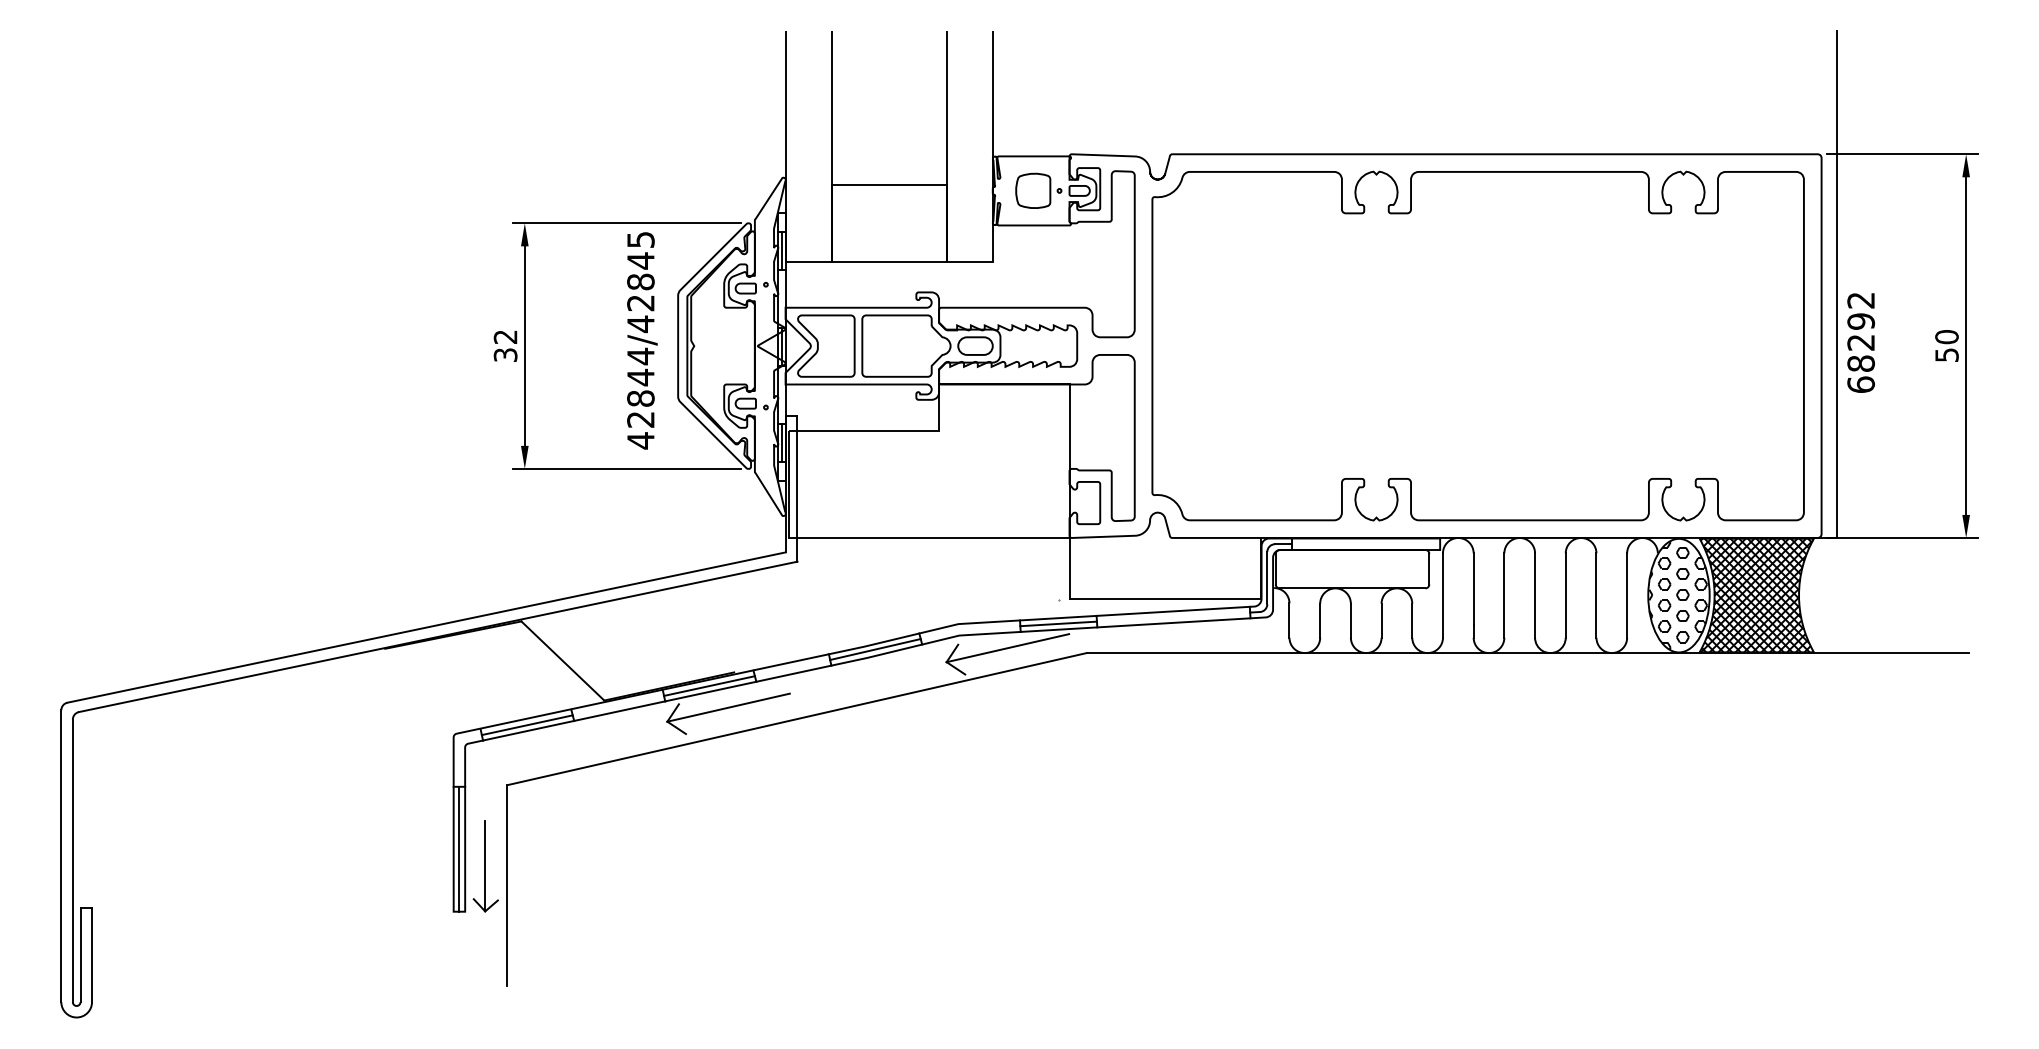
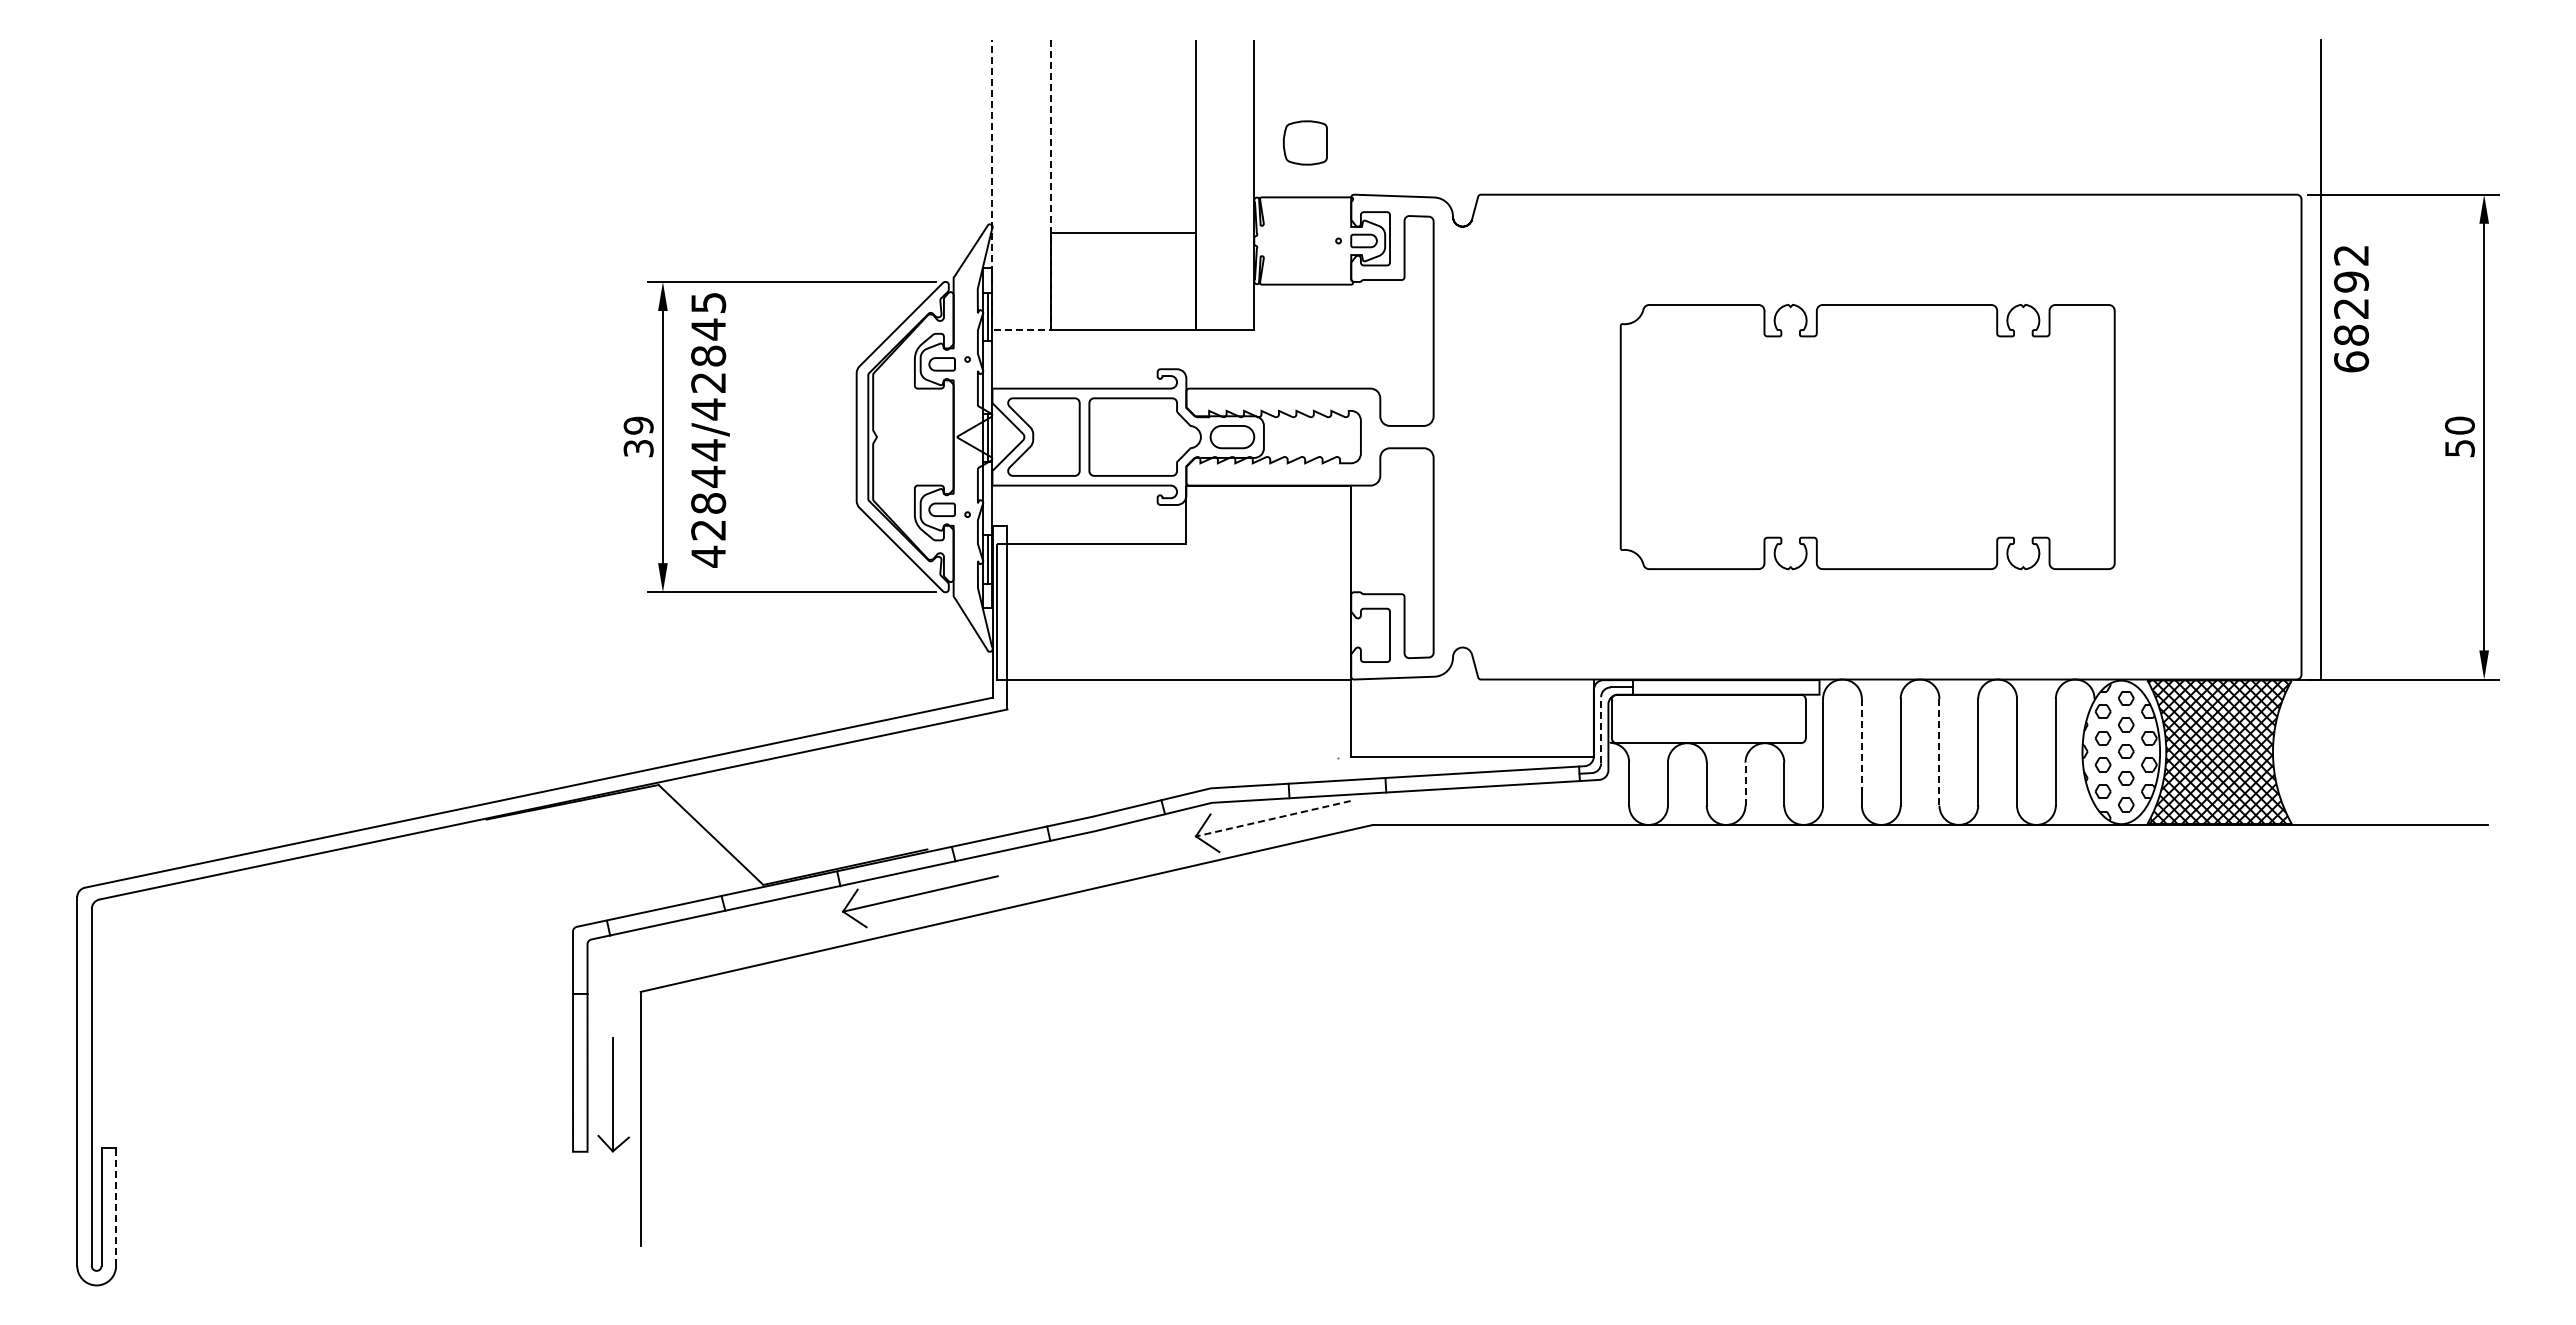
part: (1033, 190) -> (1305, 142), moved
line: (808, 261) -> (1021, 330), solid -> dashed
text: (505, 336) -> (638, 425), 32 -> 39
text: (642, 340) -> (710, 430), moved
text: (1861, 343) -> (2351, 309), moved
part: (1478, 345) -> (1867, 436), size x0.6
line: (1267, 577) -> (1601, 729), solid -> dashed
line: (1473, 589) -> (1861, 744), solid -> dashed
line: (1535, 595) -> (1939, 752), solid -> dashed
line: (1381, 620) -> (1745, 783), solid -> dashed
line: (1058, 624) -> (1337, 788), removed
line: (1007, 647) -> (1272, 818), solid -> dashed
line: (875, 649) -> (1105, 820), removed
line: (708, 685) -> (895, 866), removed
line: (526, 724) -> (665, 915), removed
line: (459, 848) -> (580, 1072), removed
line: (92, 955) -> (116, 1206), solid -> dashed

